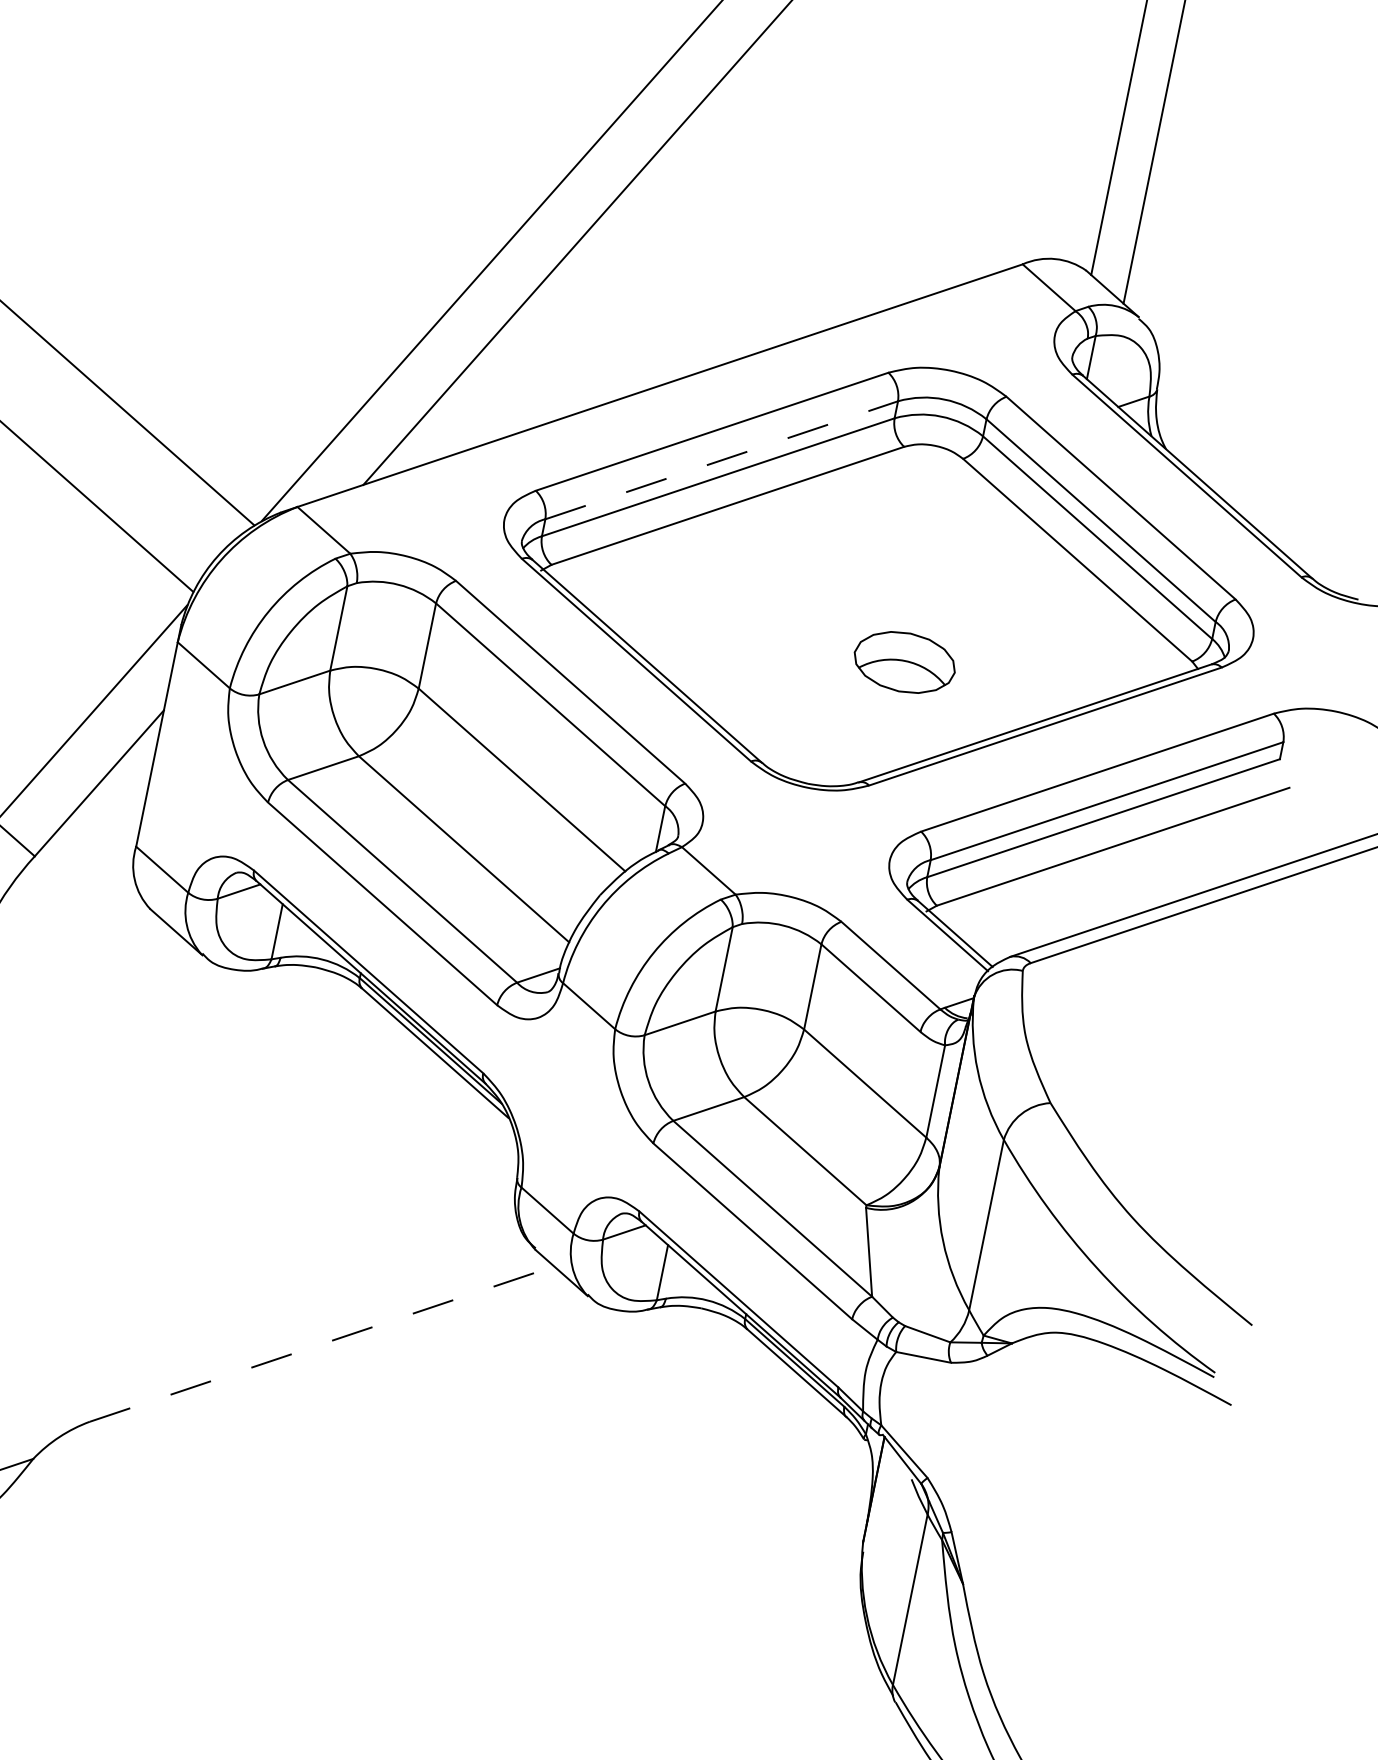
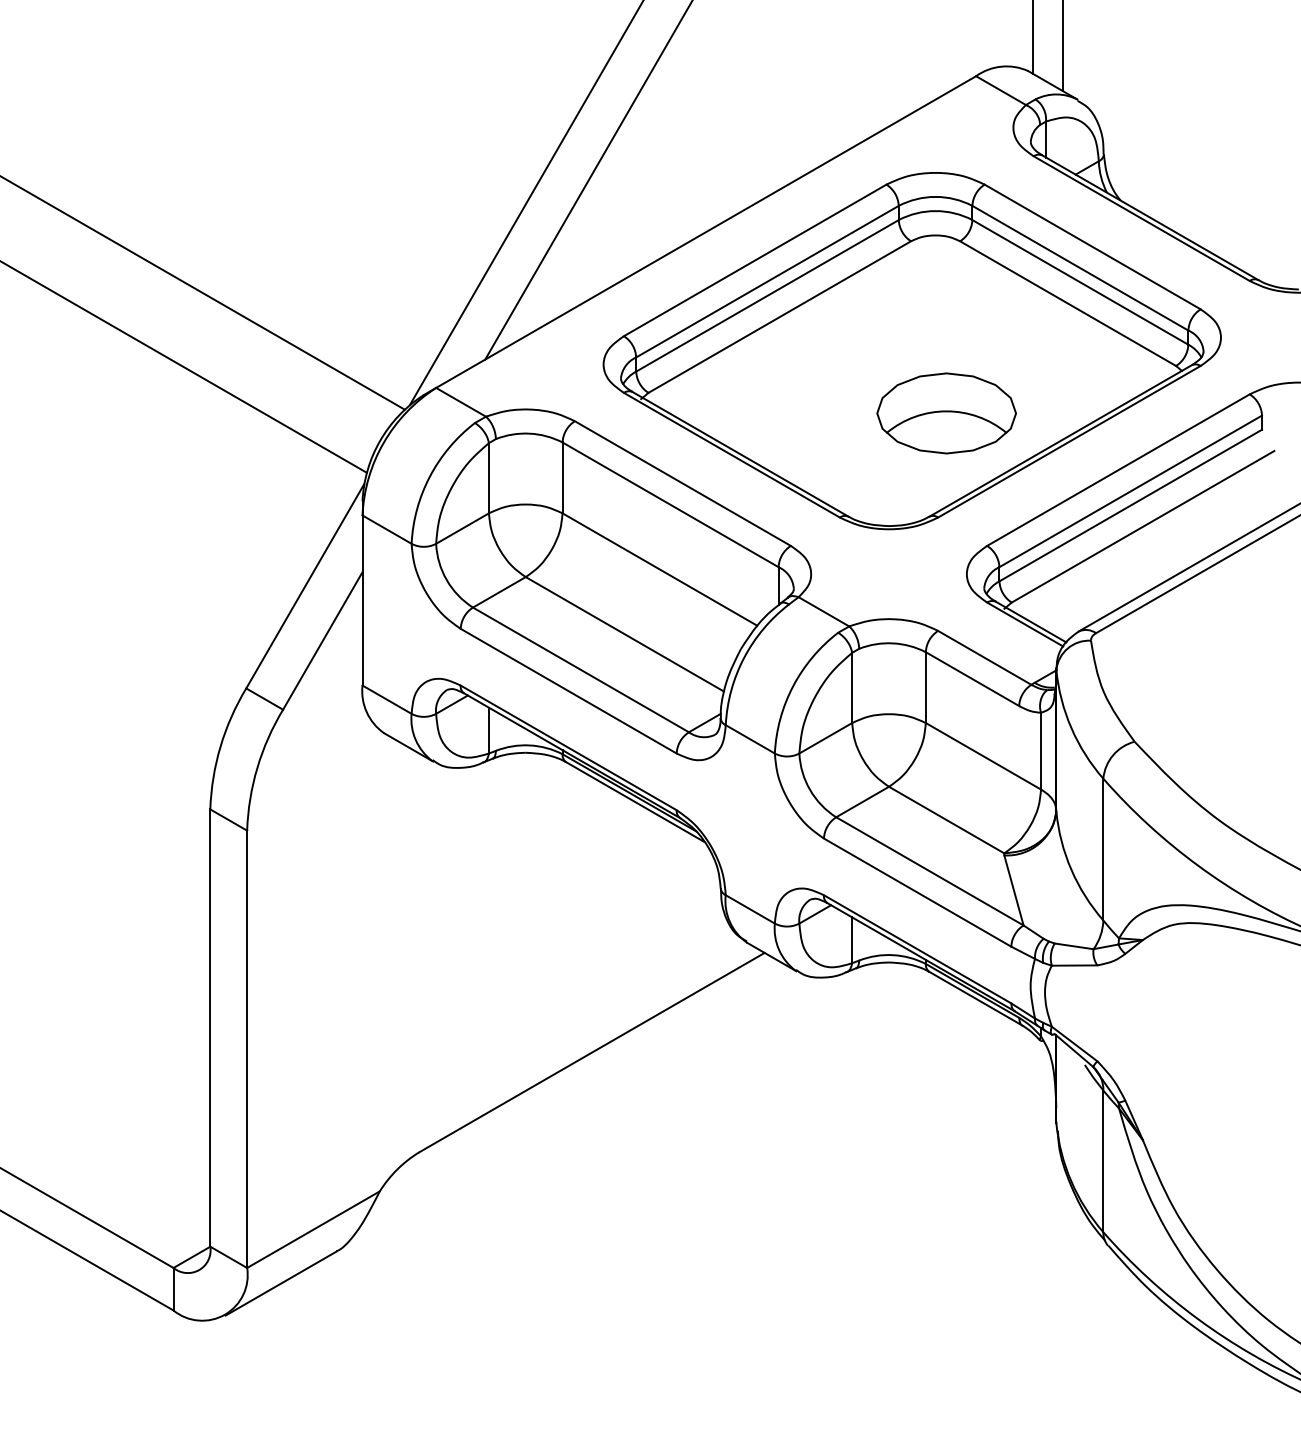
line: (721, 460) -> (767, 281), dashed -> solid
part: (904, 662) -> (946, 413), size x1.67
line: (321, 1343) -> (591, 1052), dashed -> solid

